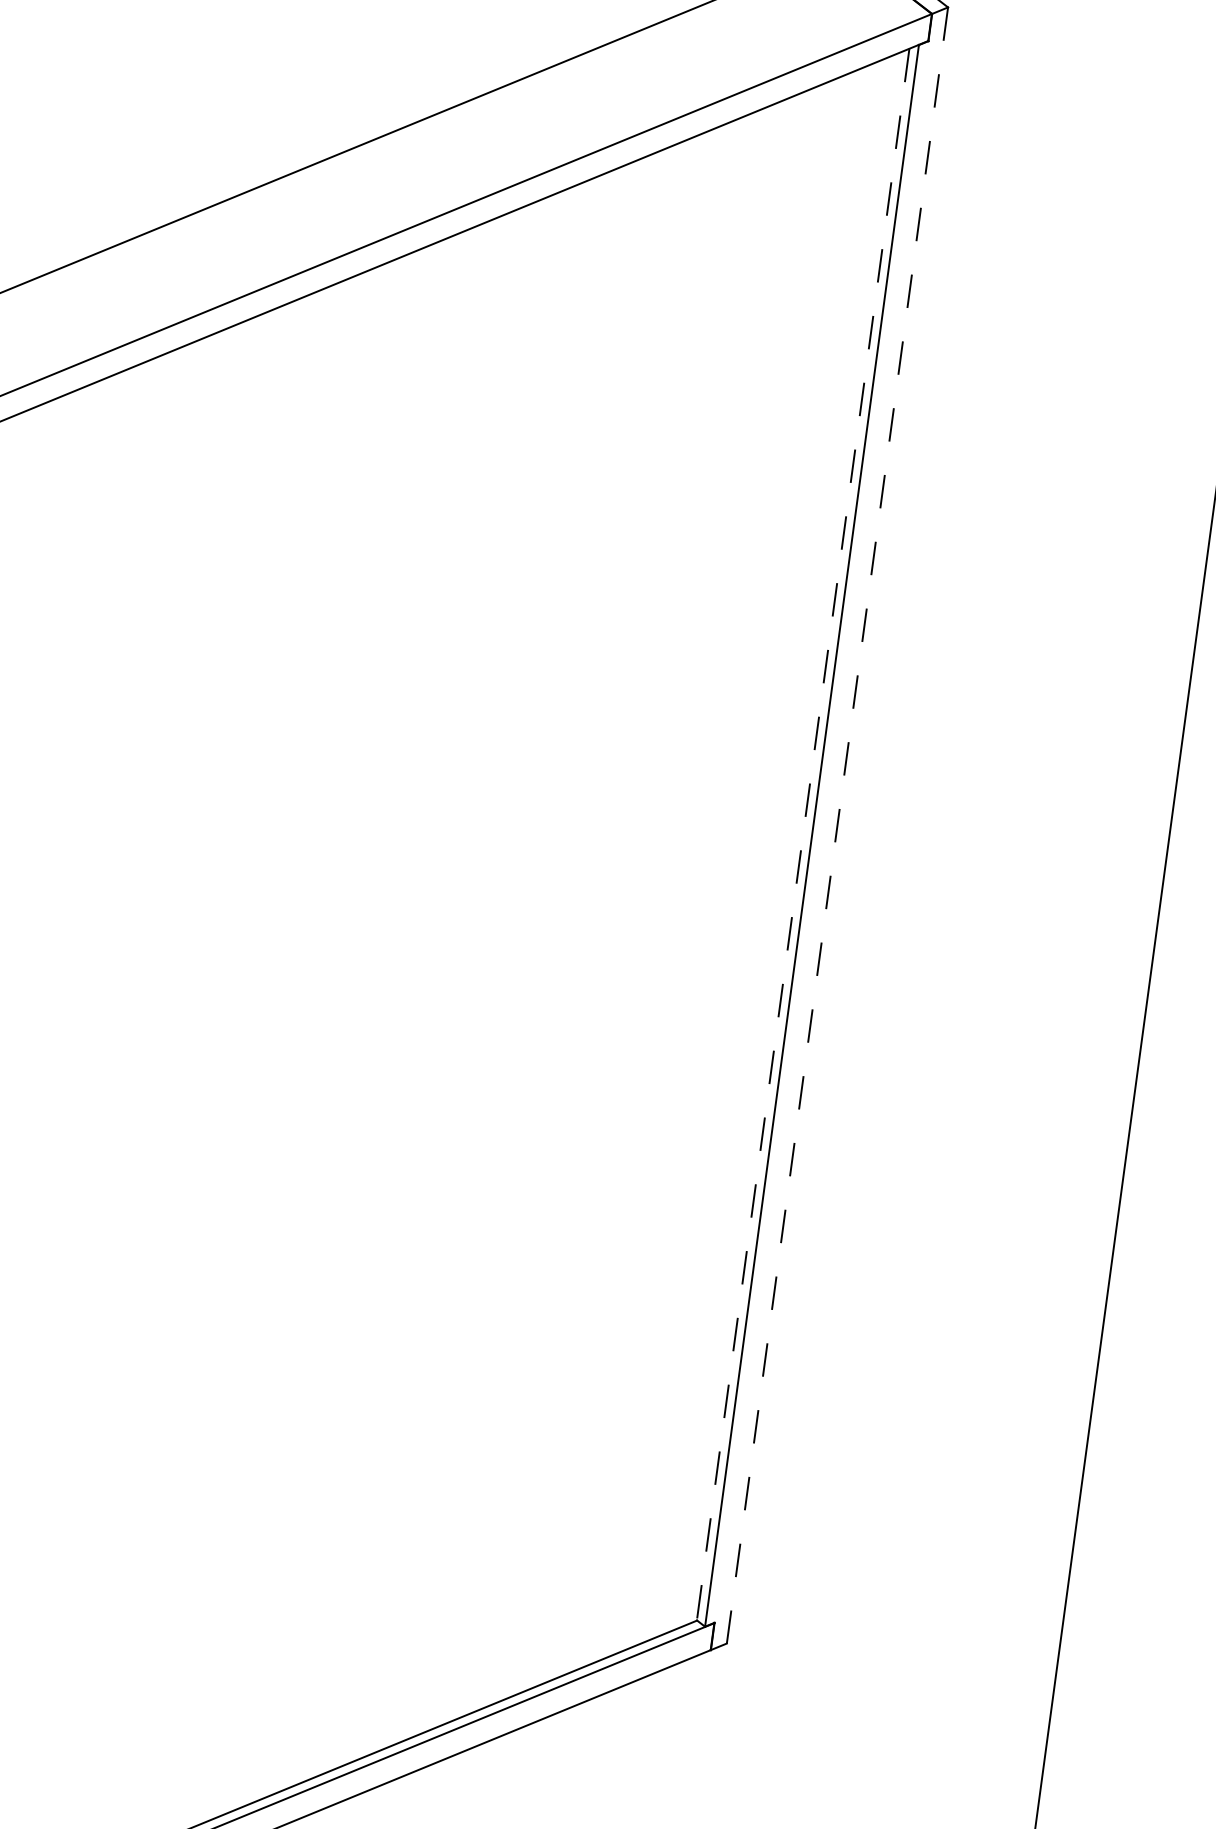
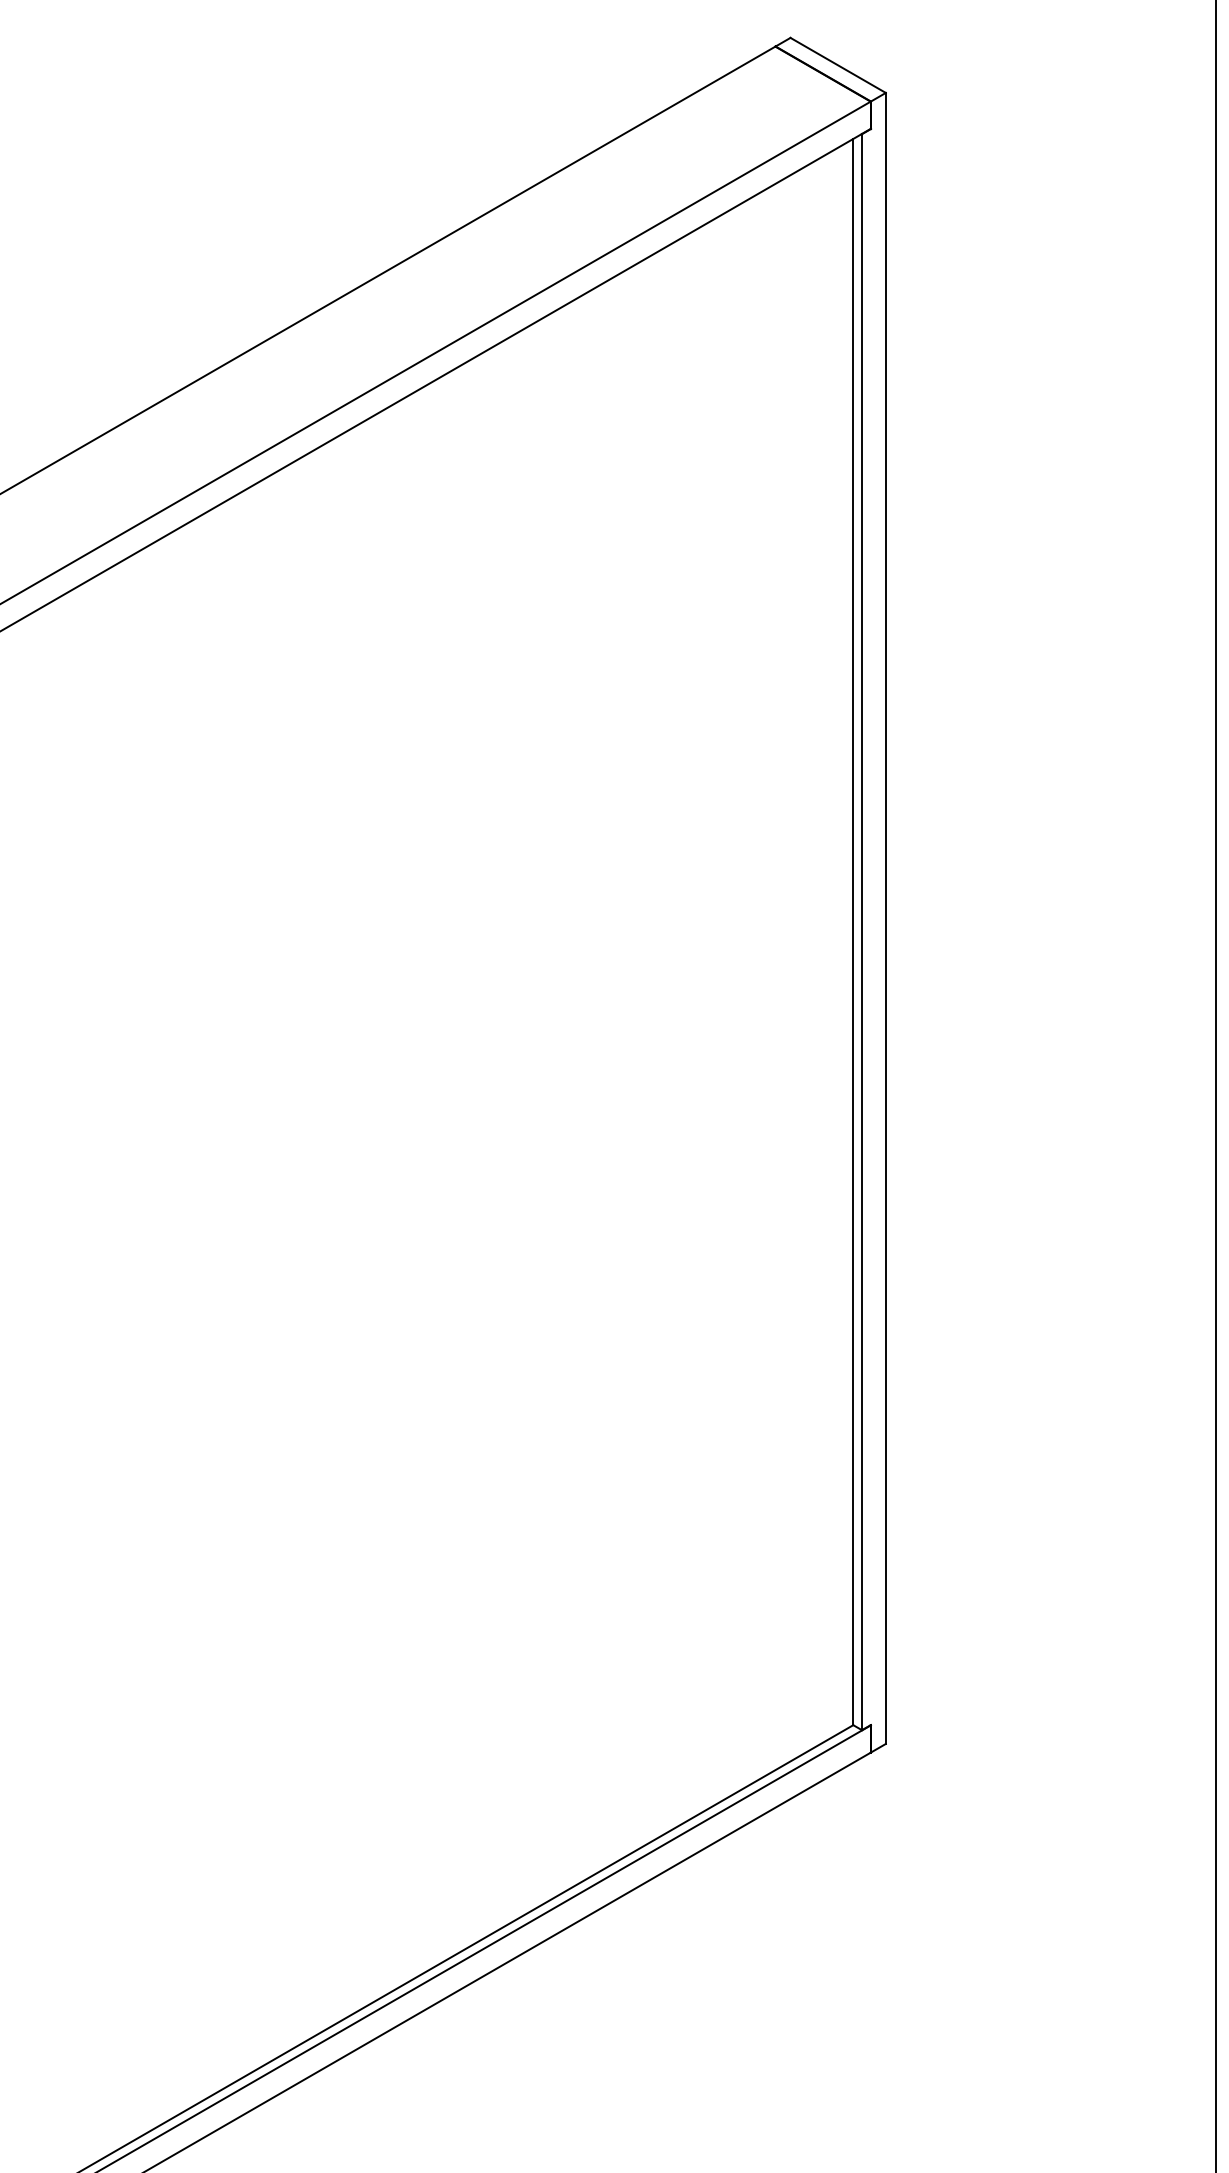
line: (837, 825) -> (885, 918), dashed -> solid
line: (803, 835) -> (853, 932), dashed -> solid

